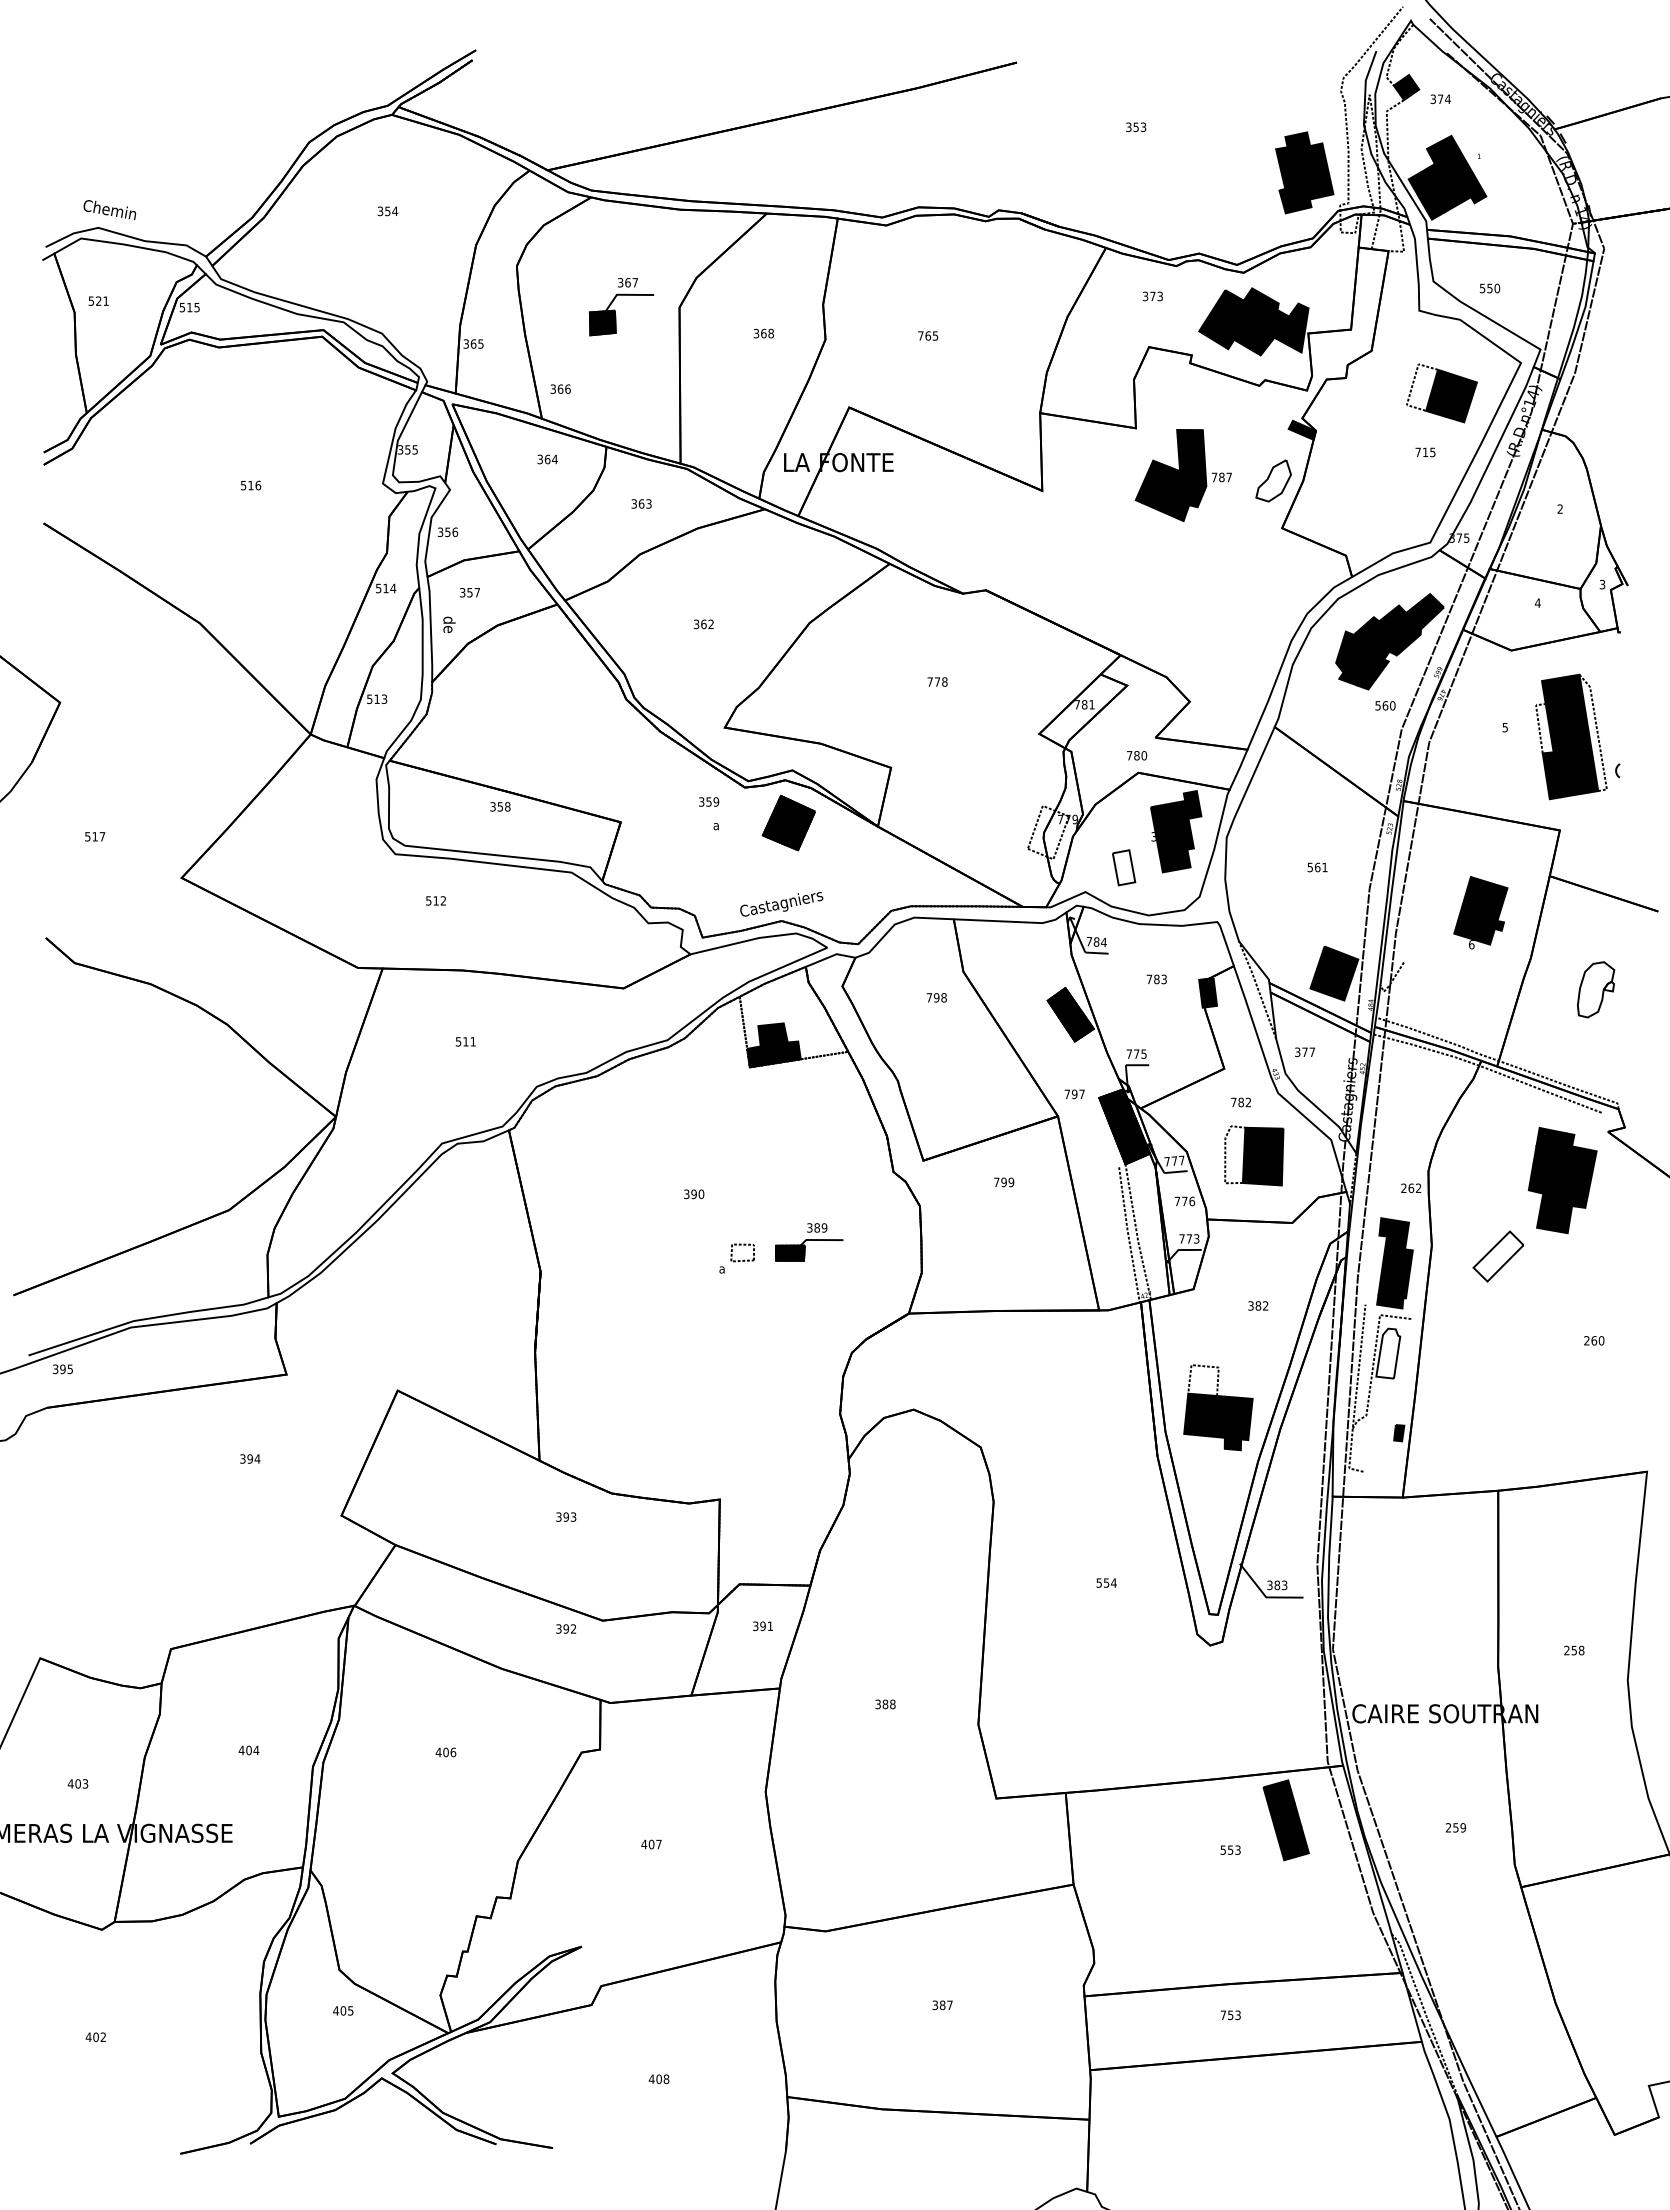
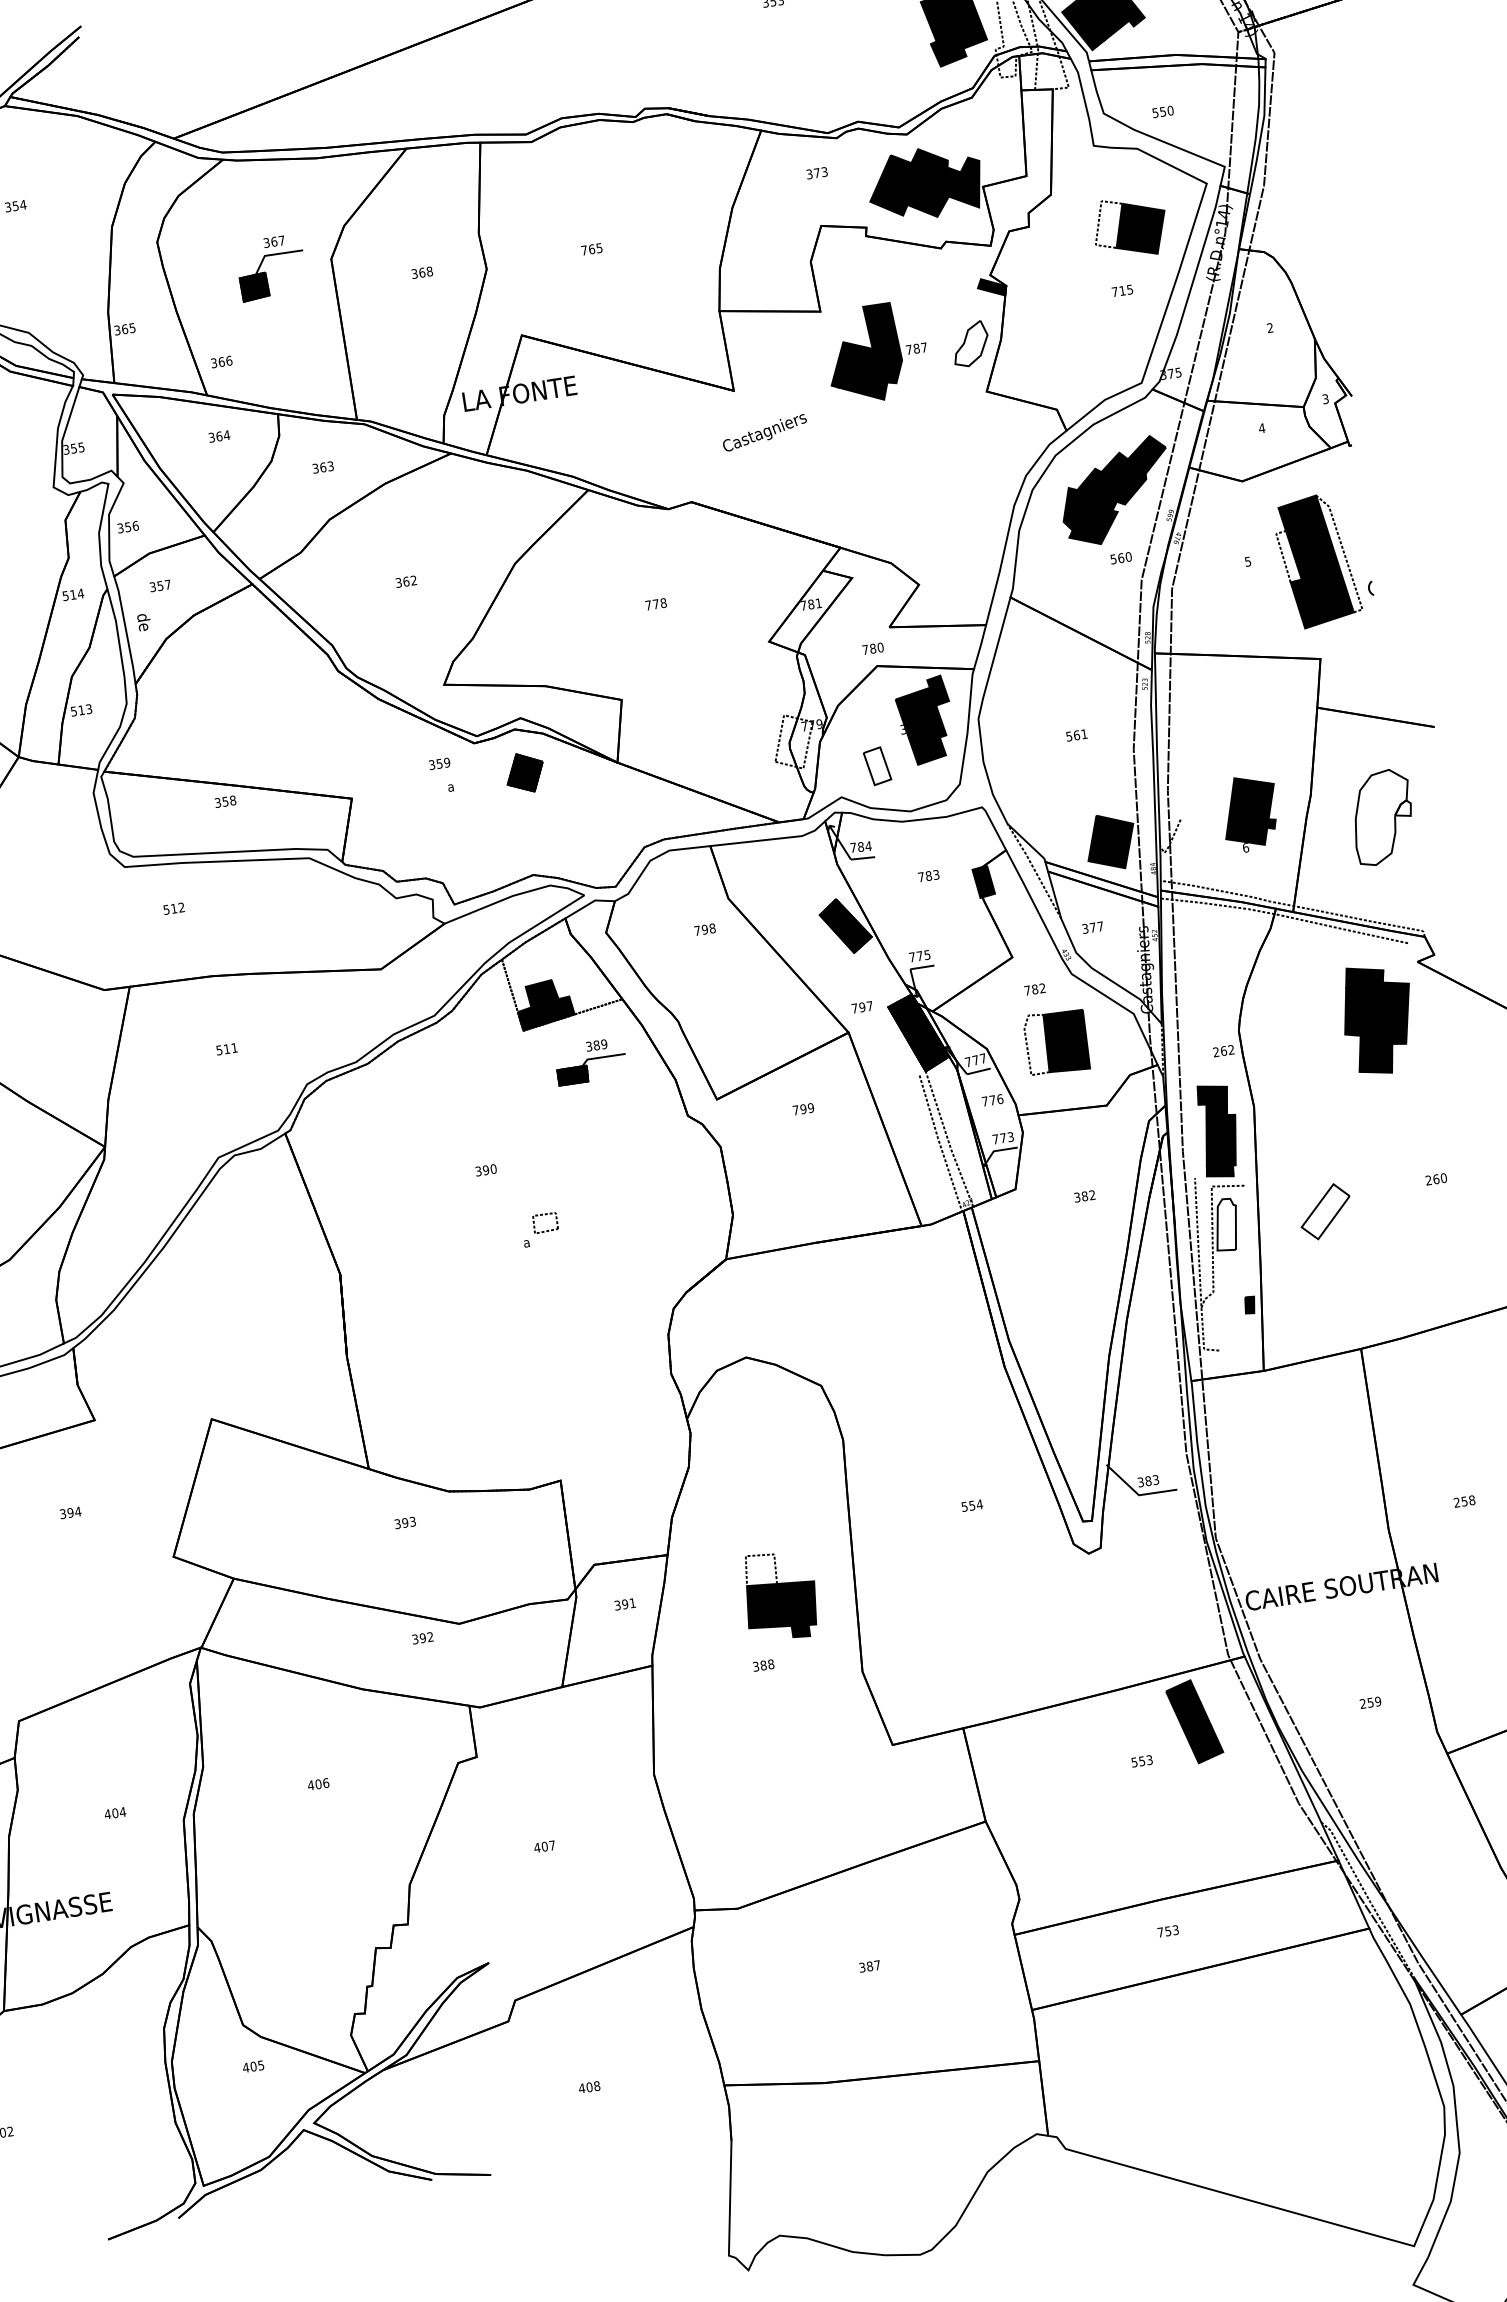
part: (788, 822) -> (524, 772), size x0.7
text: (781, 904) -> (764, 433), moved
part: (1480, 912) -> (1249, 813), moved
part: (1596, 989) -> (1383, 817), size x1.6
part: (809, 1242) -> (591, 1061), moved
part: (1497, 1256) -> (1324, 1211), moved
part: (1218, 1407) -> (780, 1595), moved

